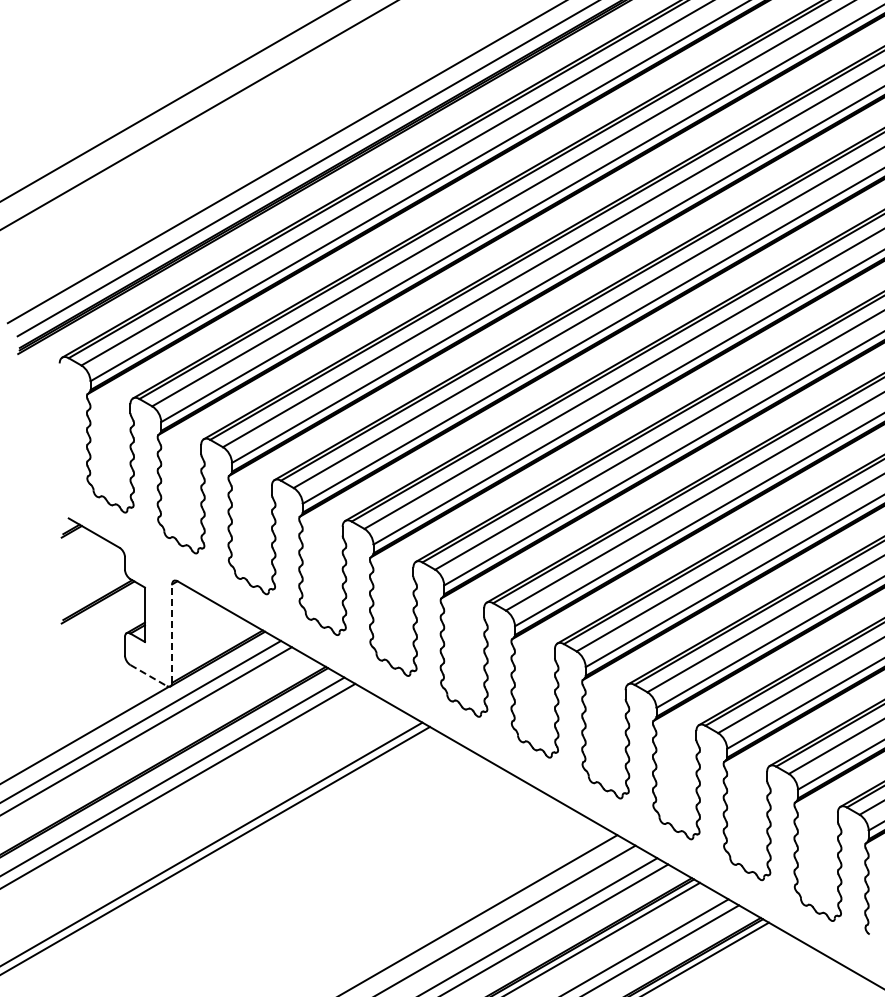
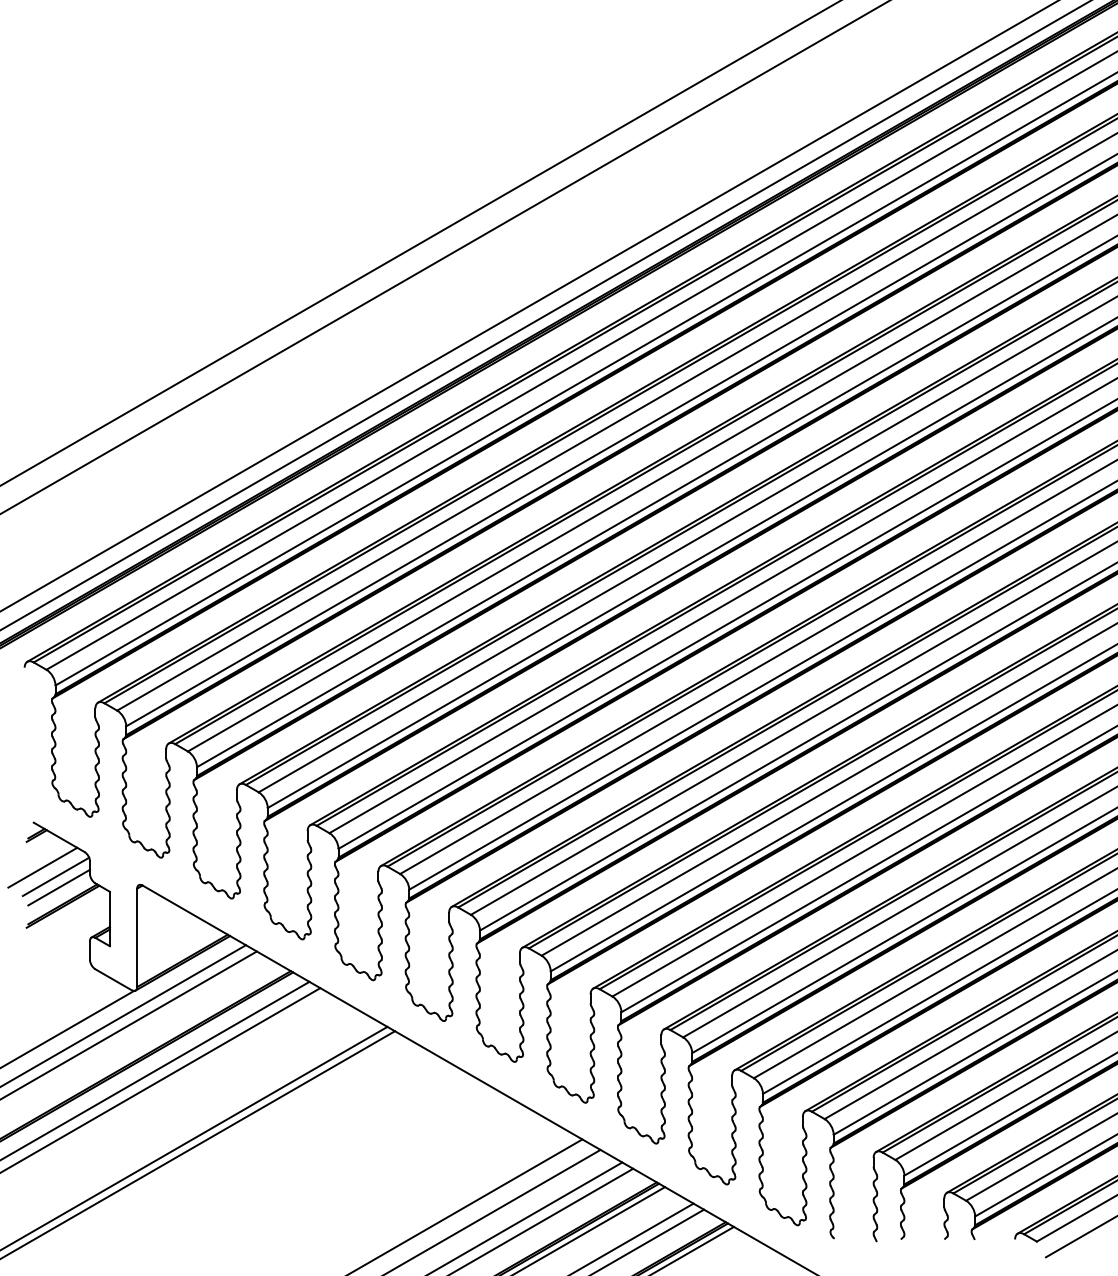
line: (77, 563) -> (42, 867), added
line: (90, 572) -> (55, 876), added
line: (94, 583) -> (59, 887), added
line: (172, 633) -> (137, 937), dashed -> solid
line: (148, 675) -> (113, 979), dashed -> solid

